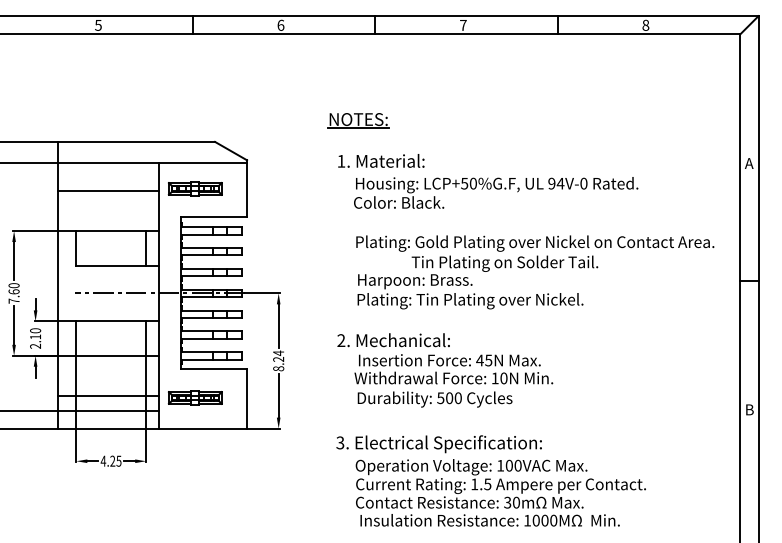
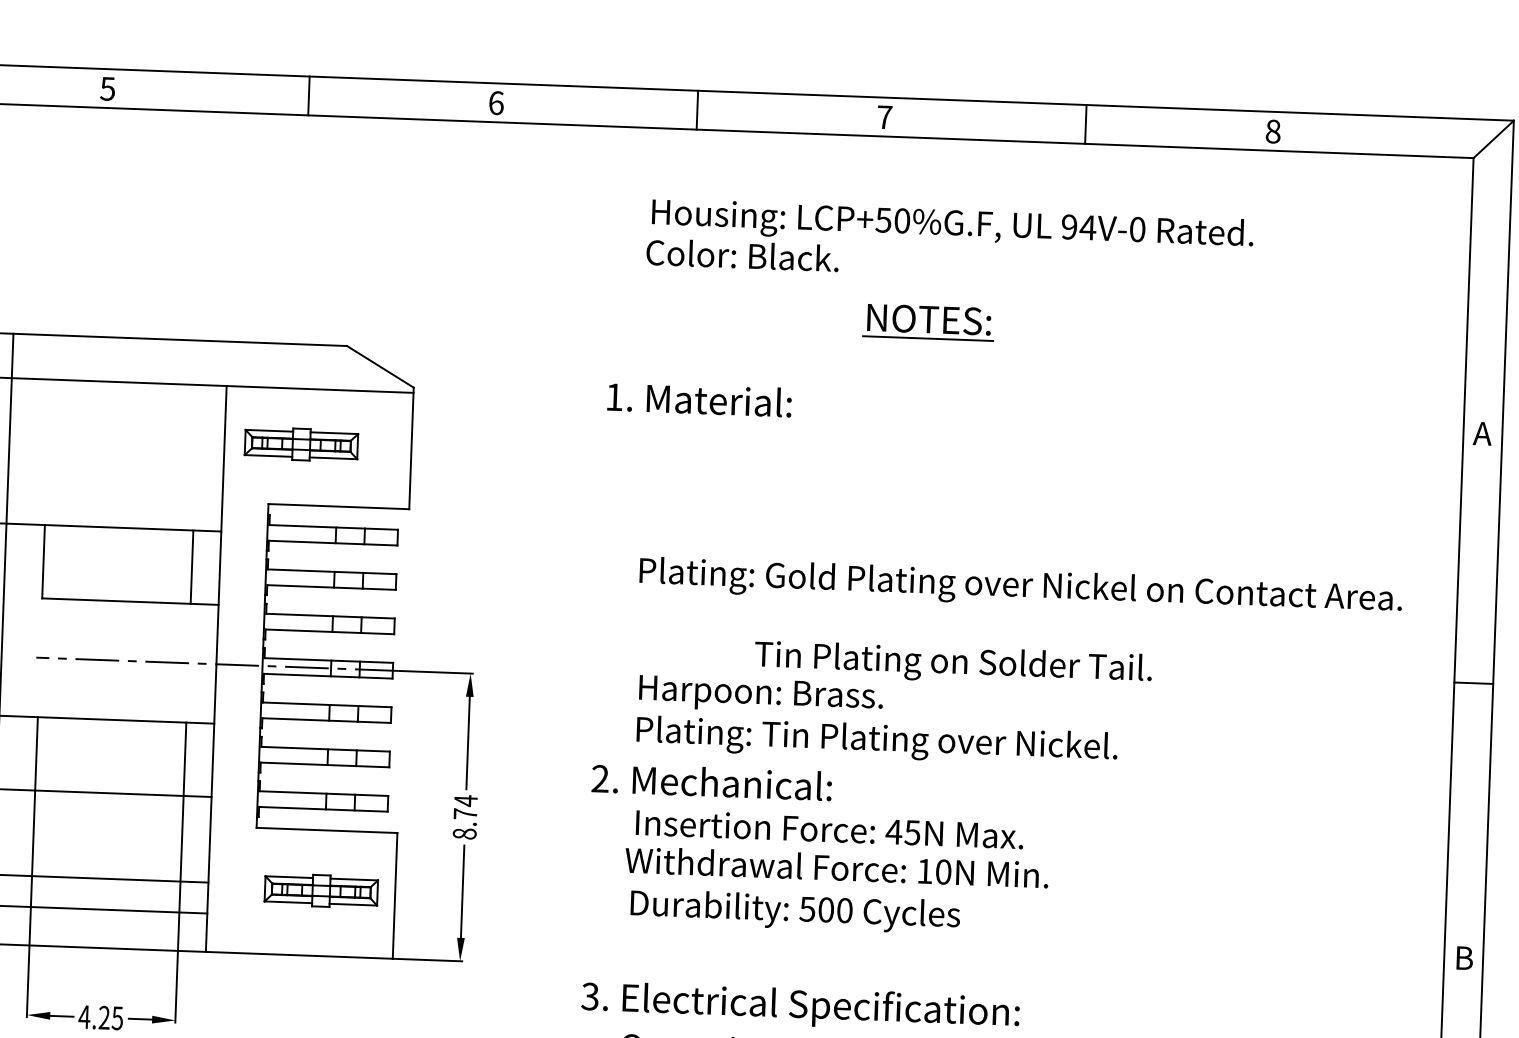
part: (358, 120) -> (928, 321), moved
line: (108, 190) -> (116, 441), removed
text: (496, 192) -> (950, 241), moved
text: (477, 282) -> (893, 701), moved
text: (278, 358) -> (465, 812), 8.24 -> 8.74
part: (194, 397) -> (319, 889), moved

